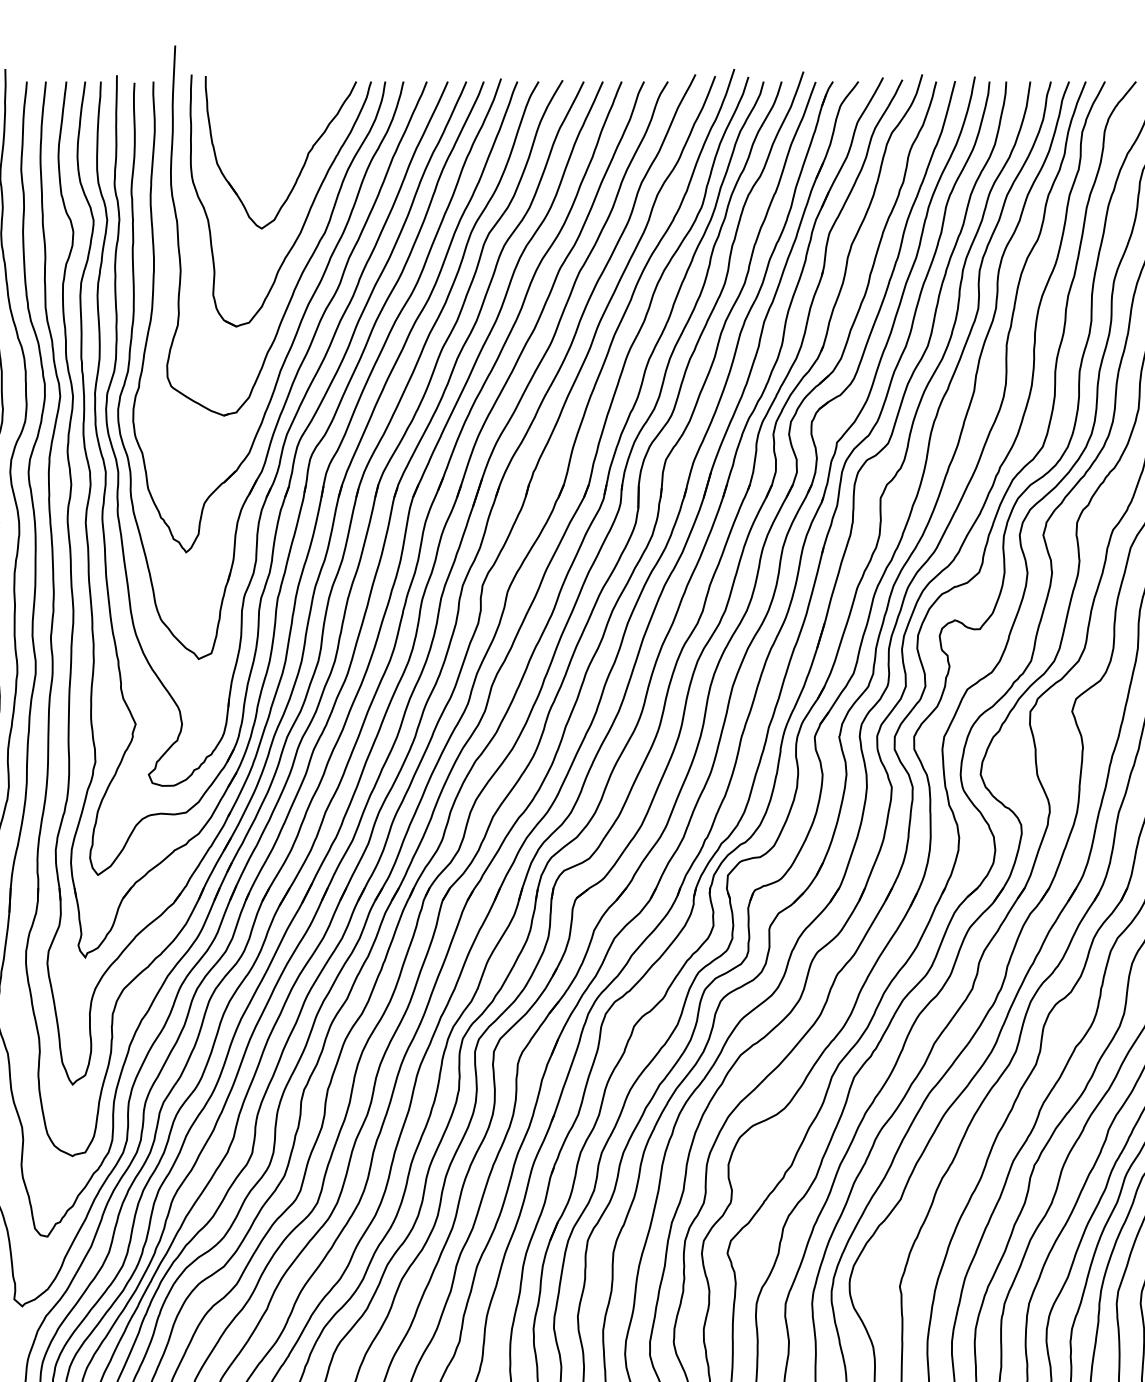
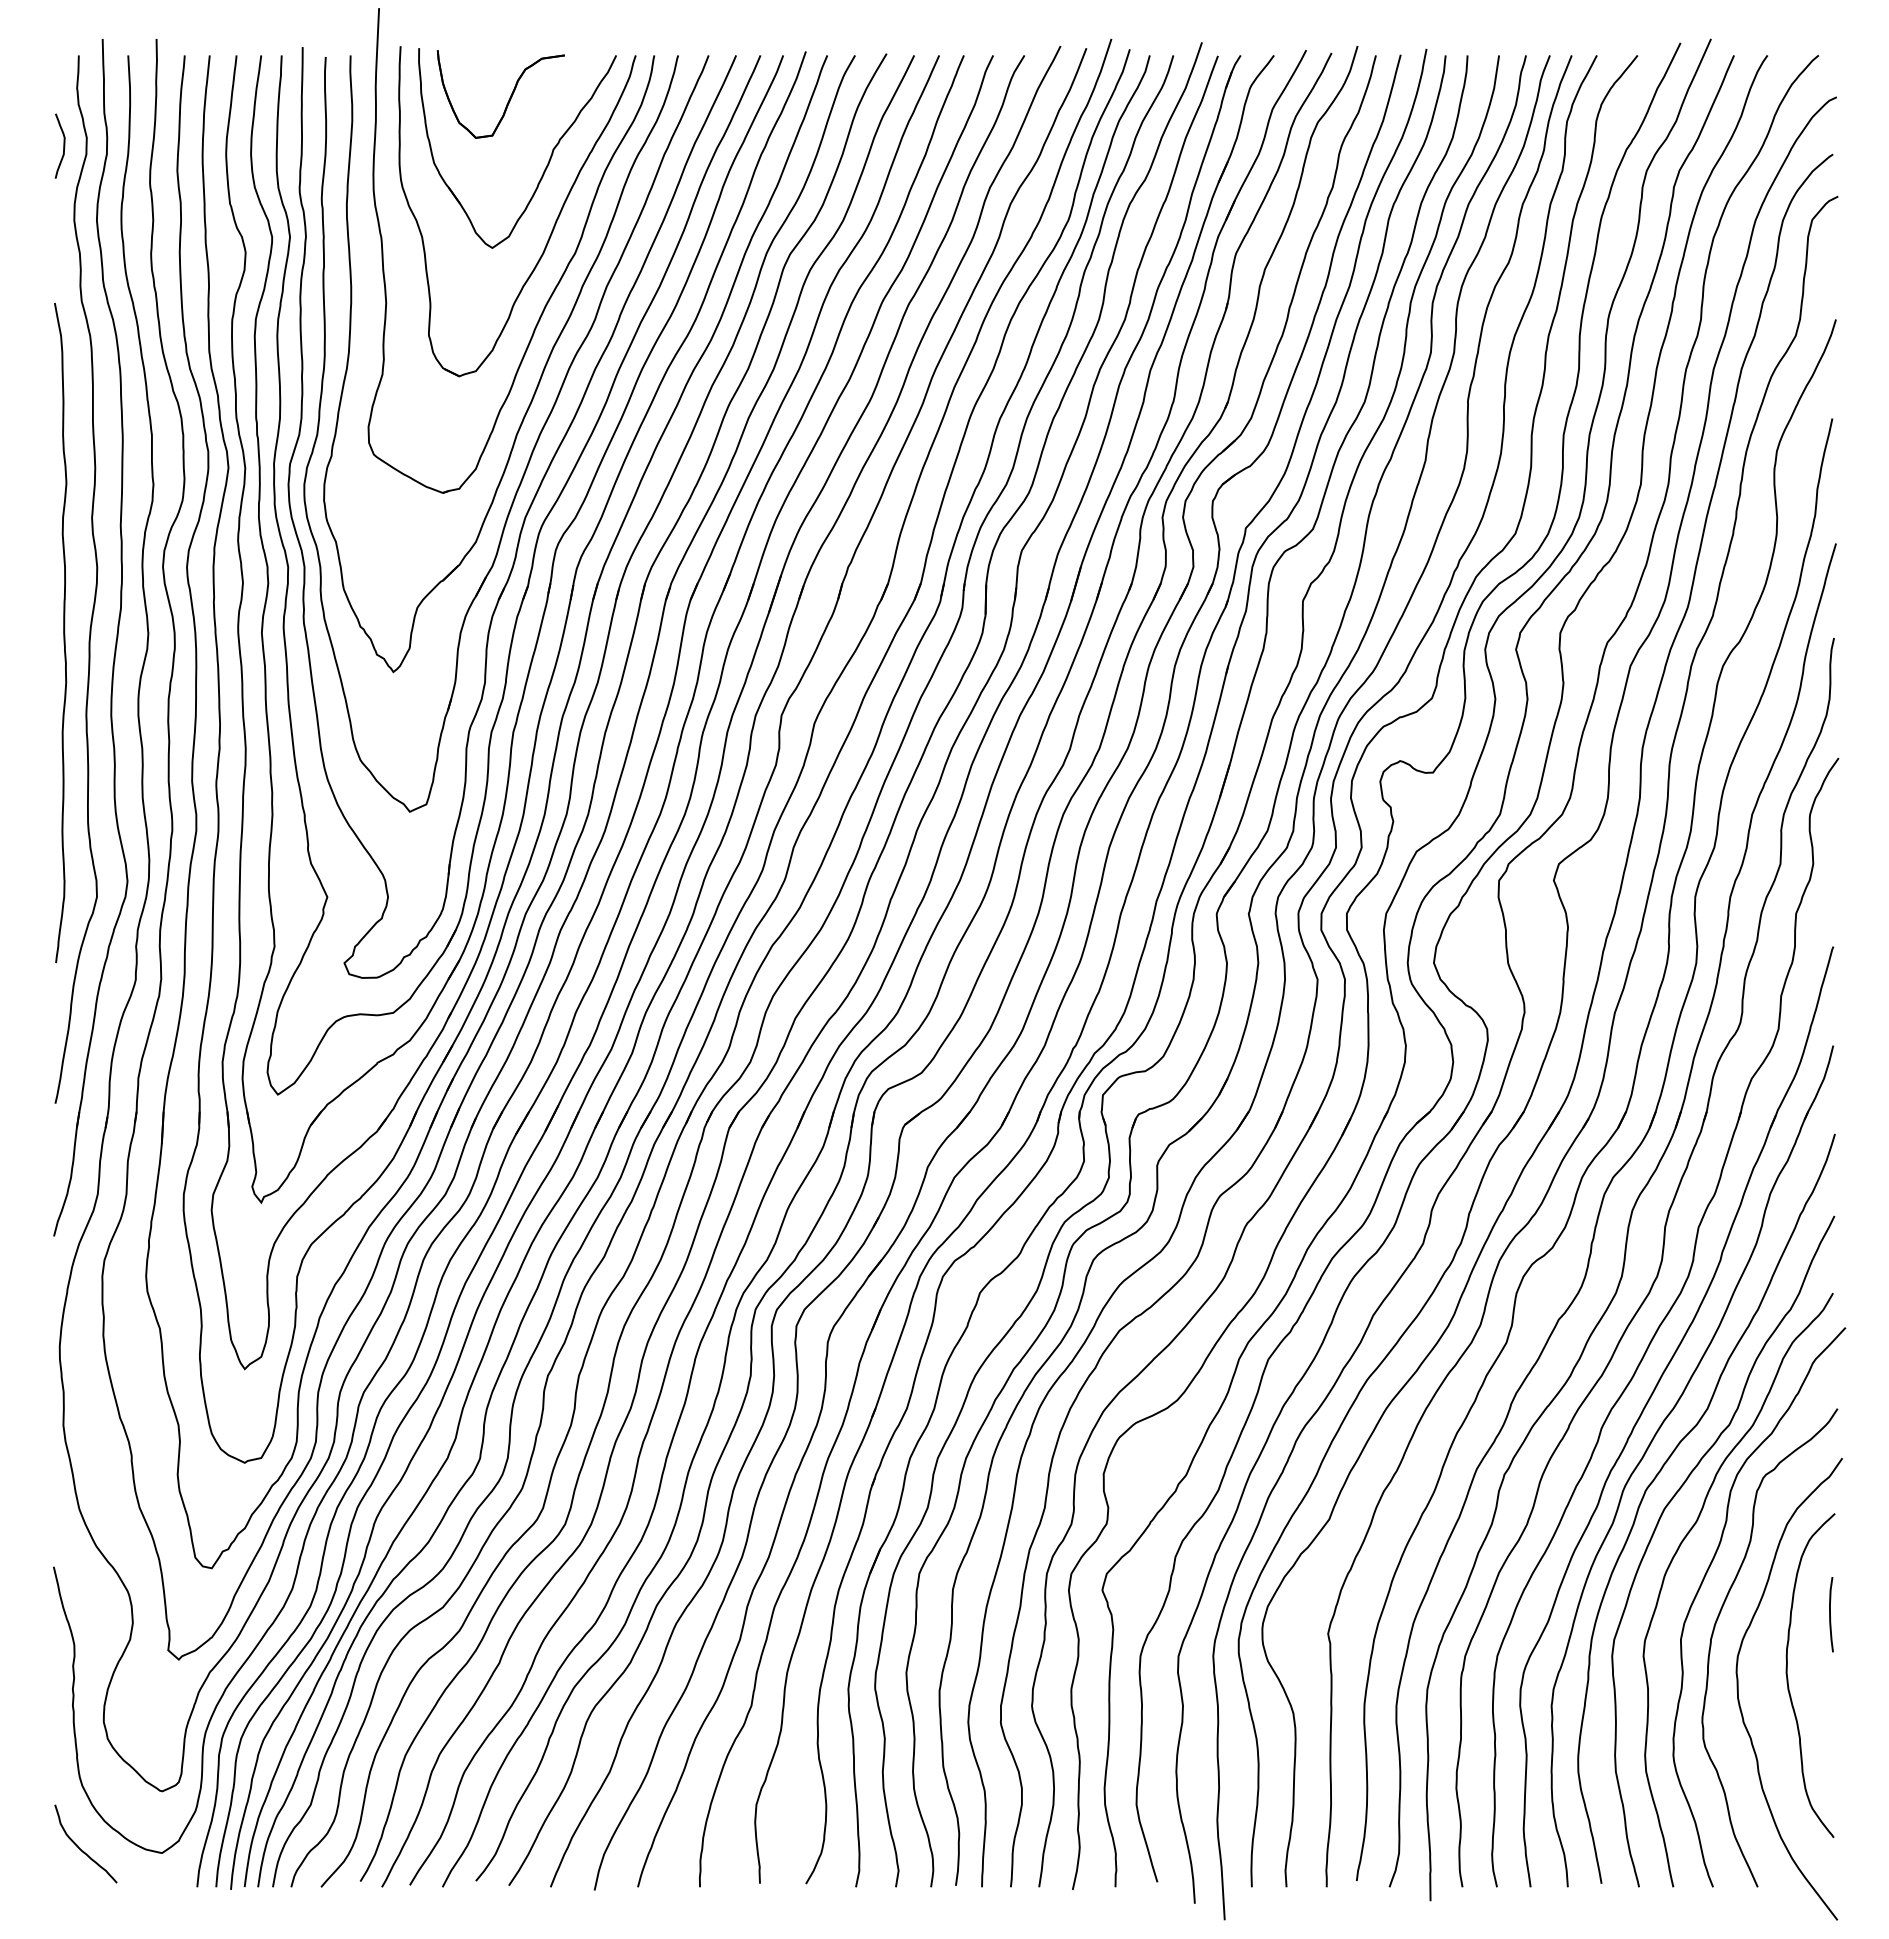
part: (274, 115) -> (508, 99), added

